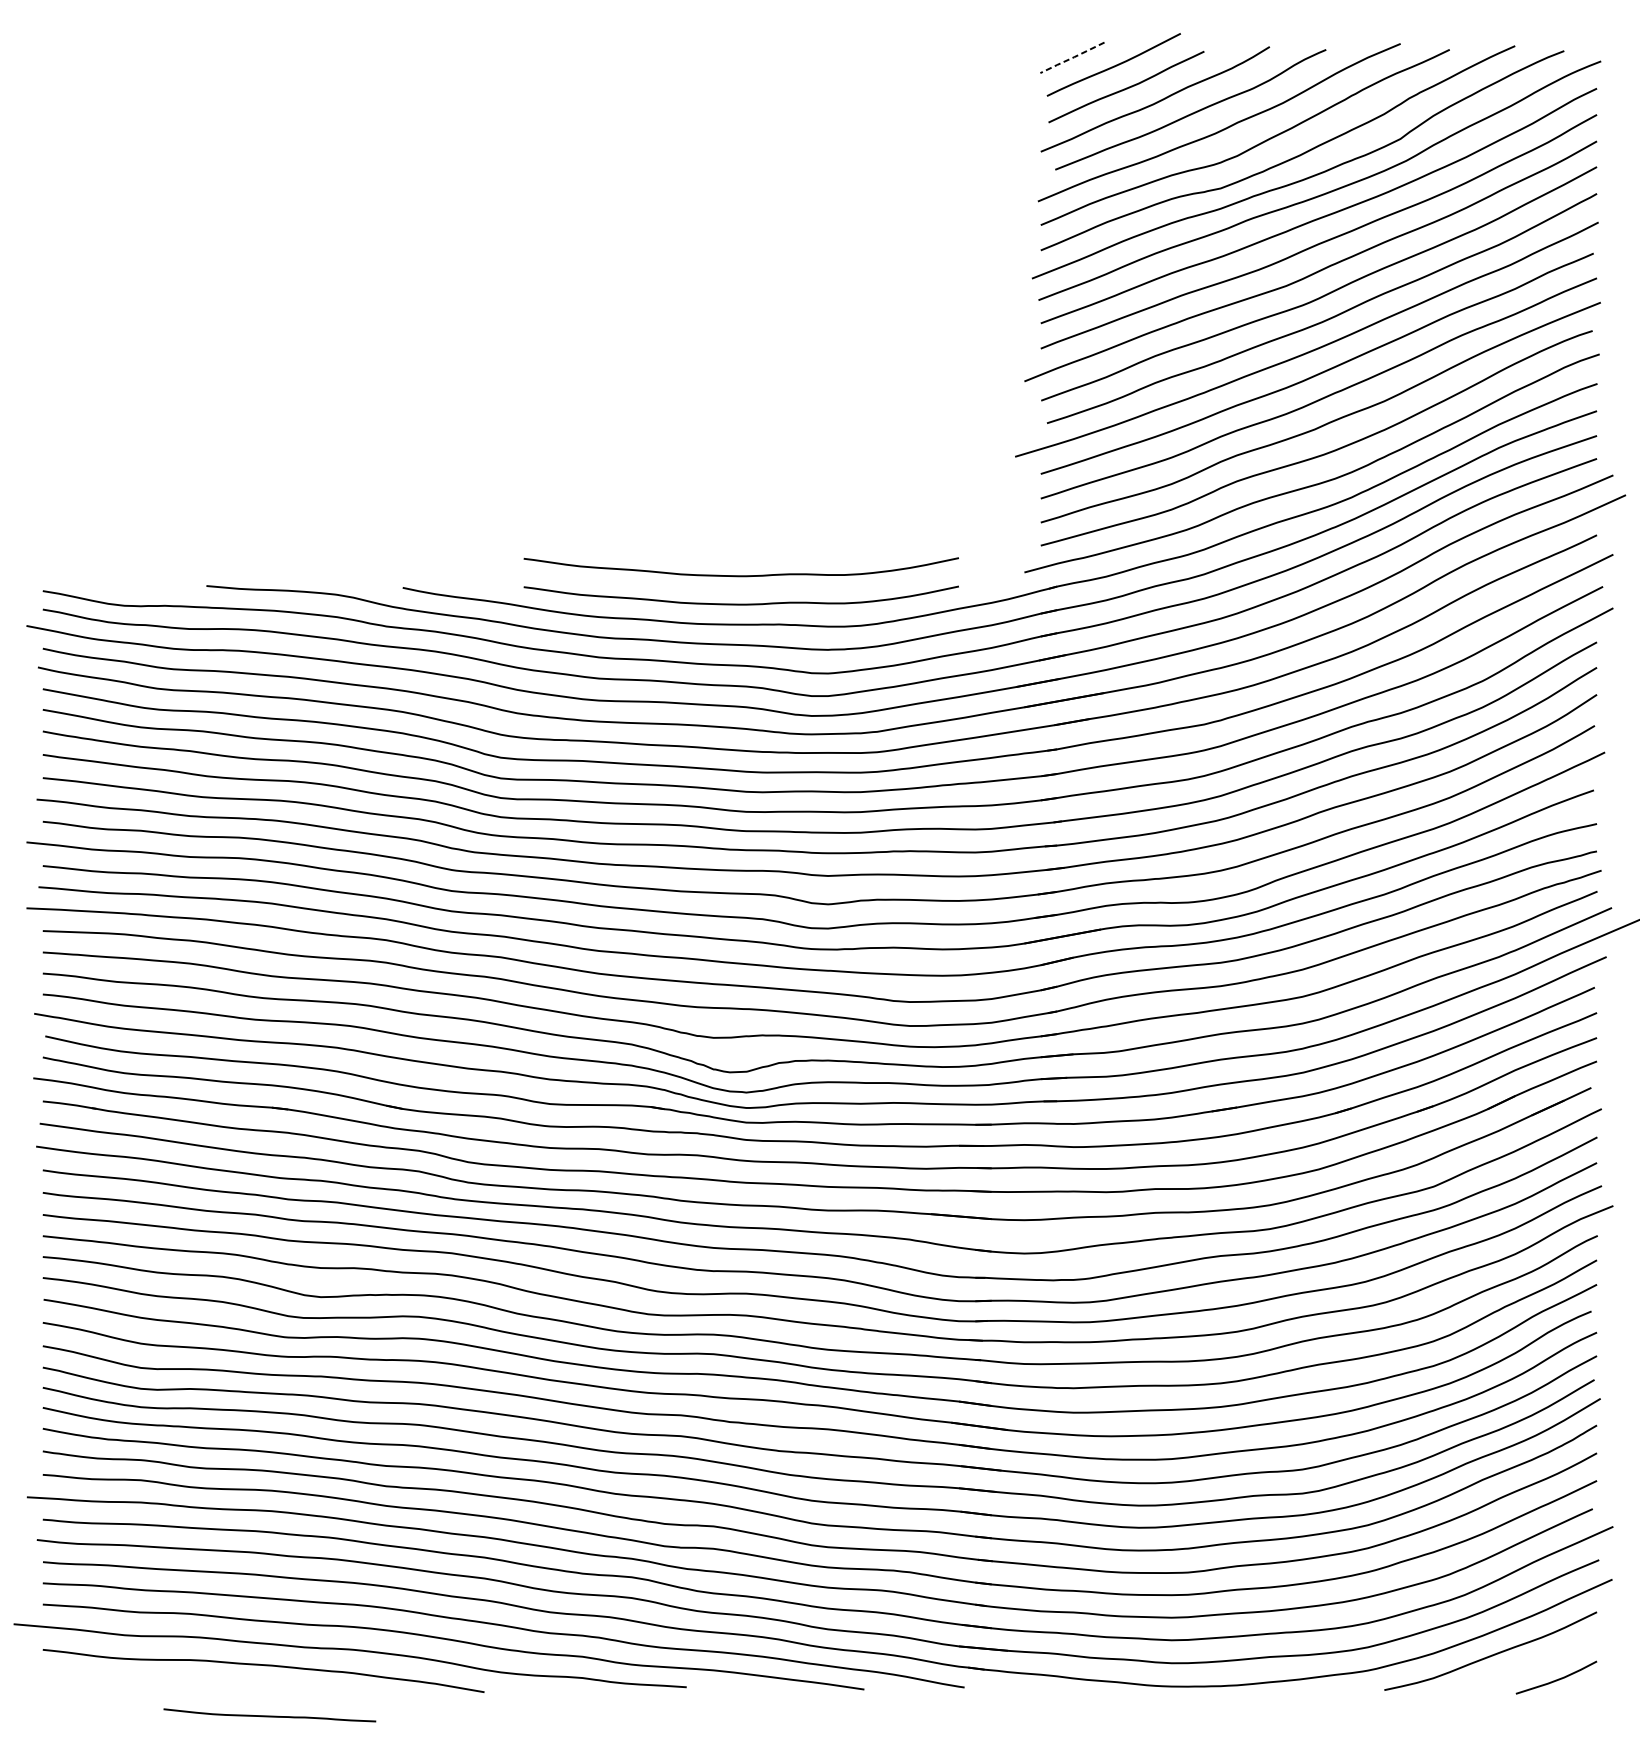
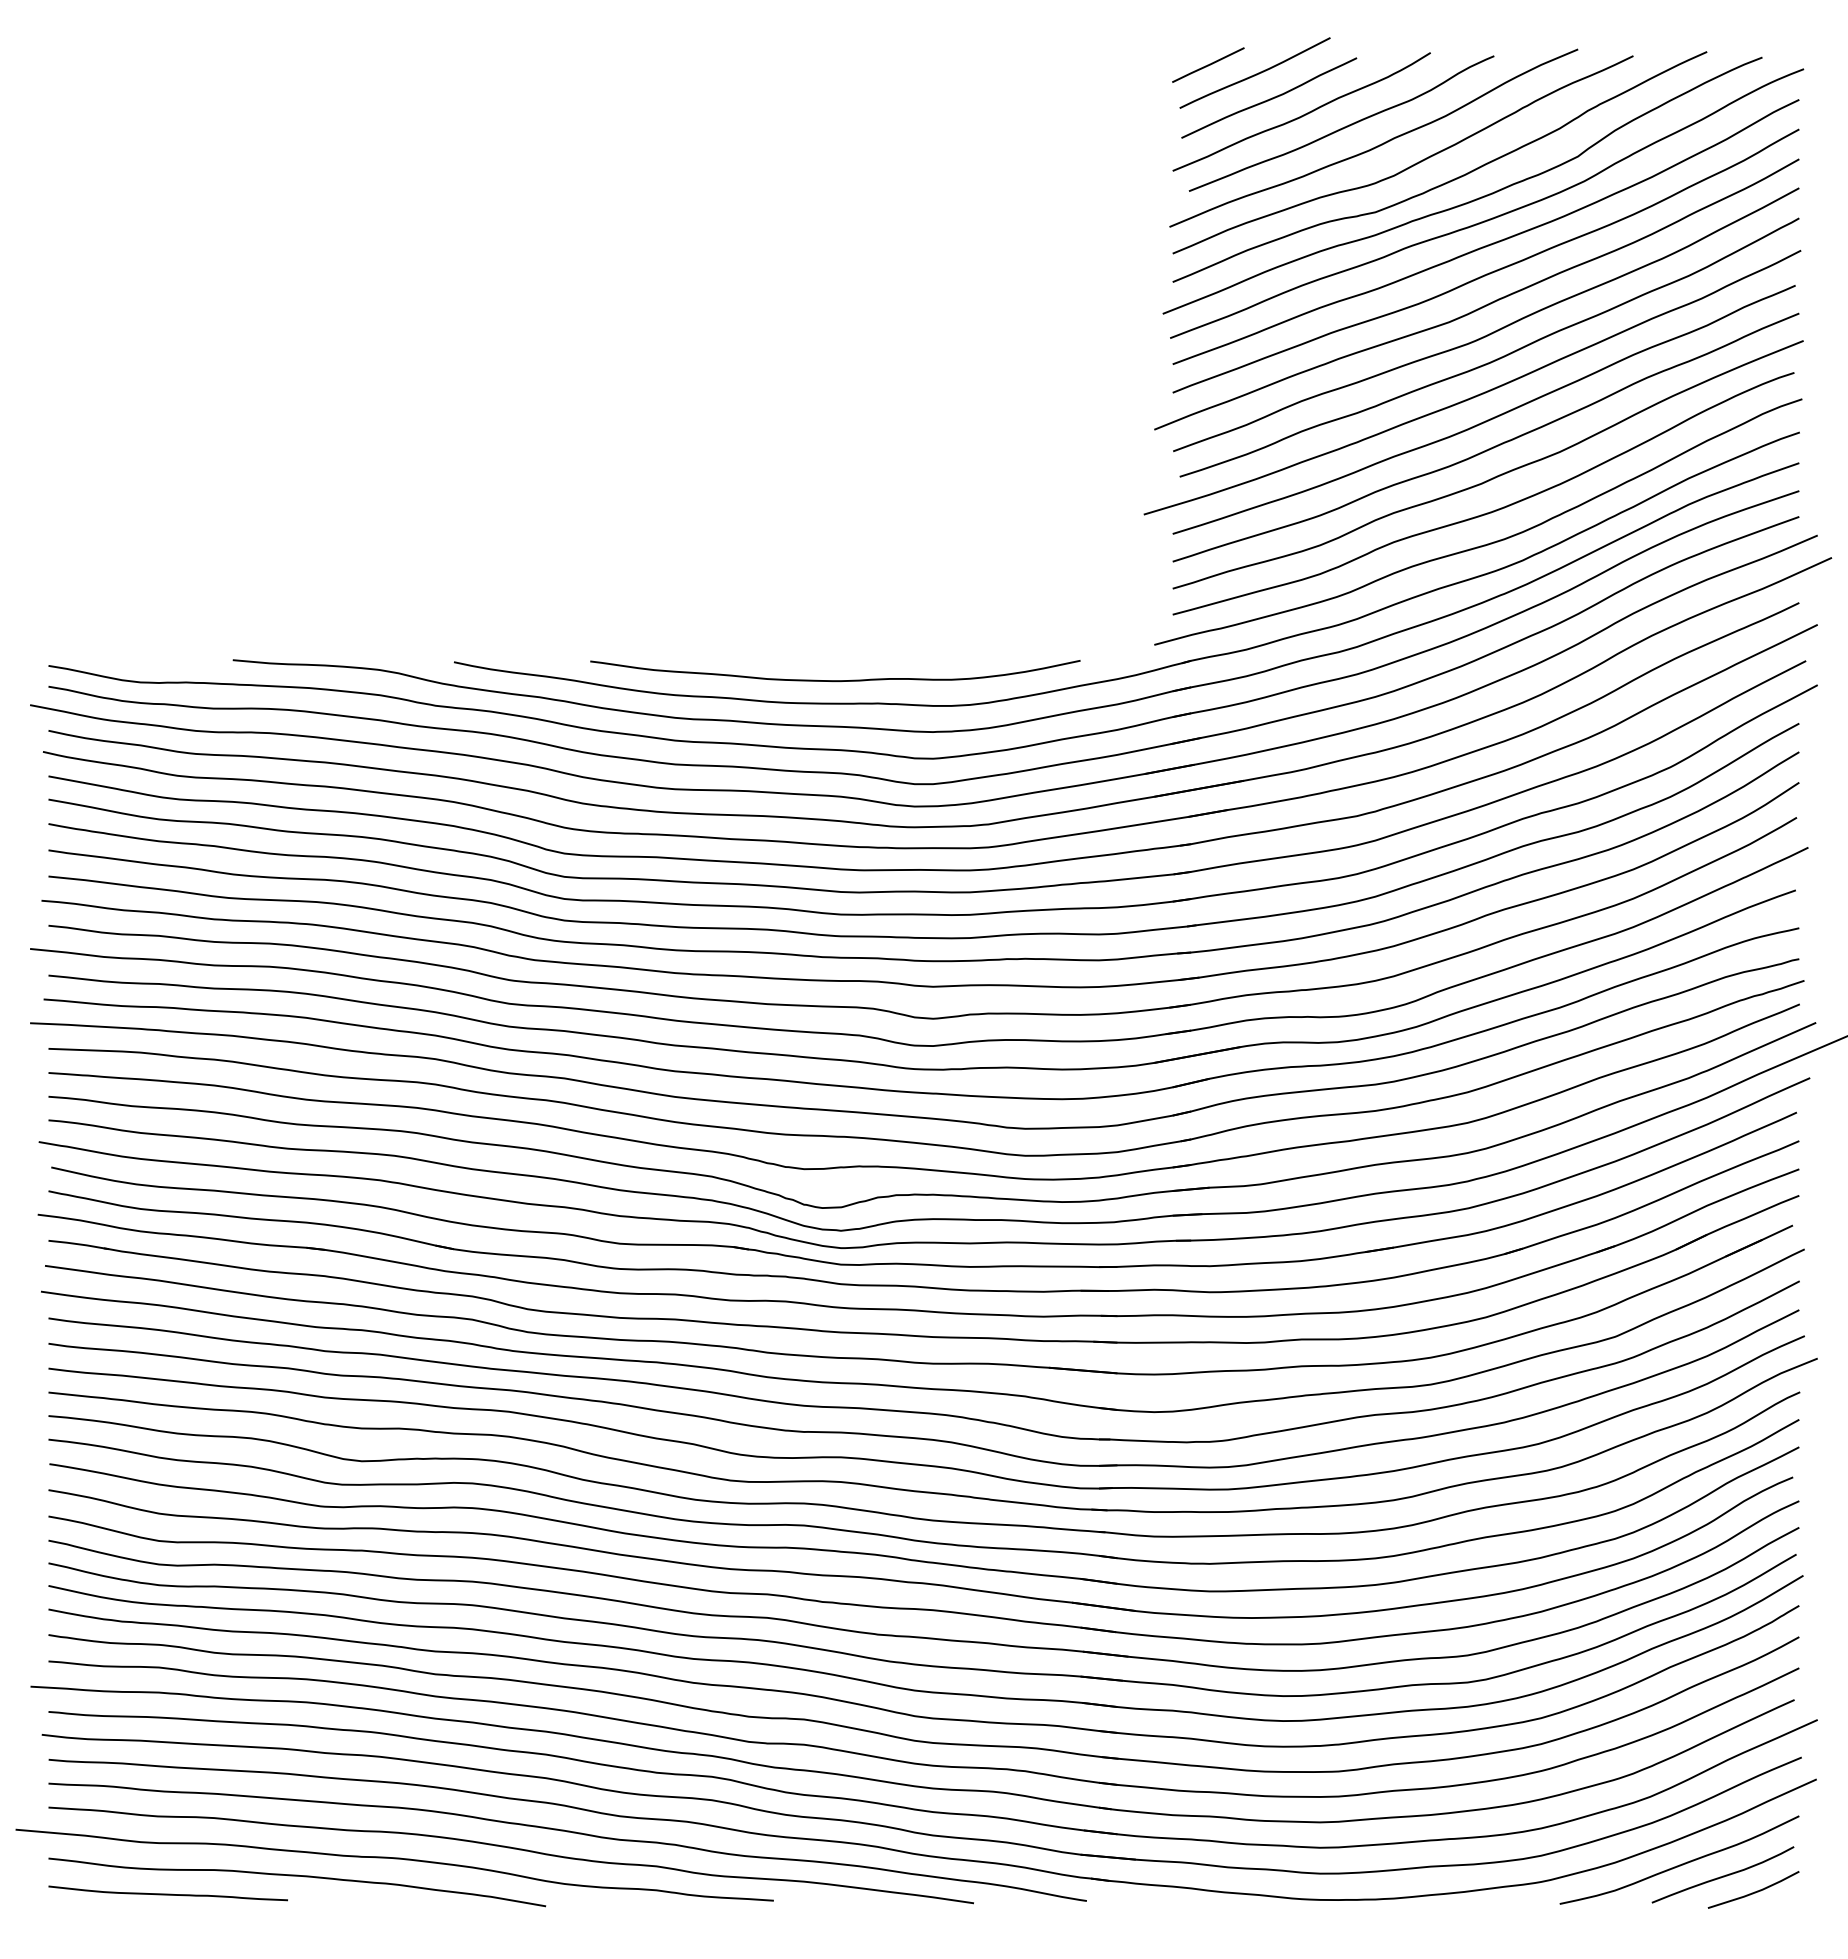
line: (1071, 58) -> (1207, 65), dashed -> solid
curve: (741, 575) -> (835, 648), removed
curve: (1529, 1664) -> (1723, 1875), added
curve: (269, 1715) -> (167, 1893), moved

